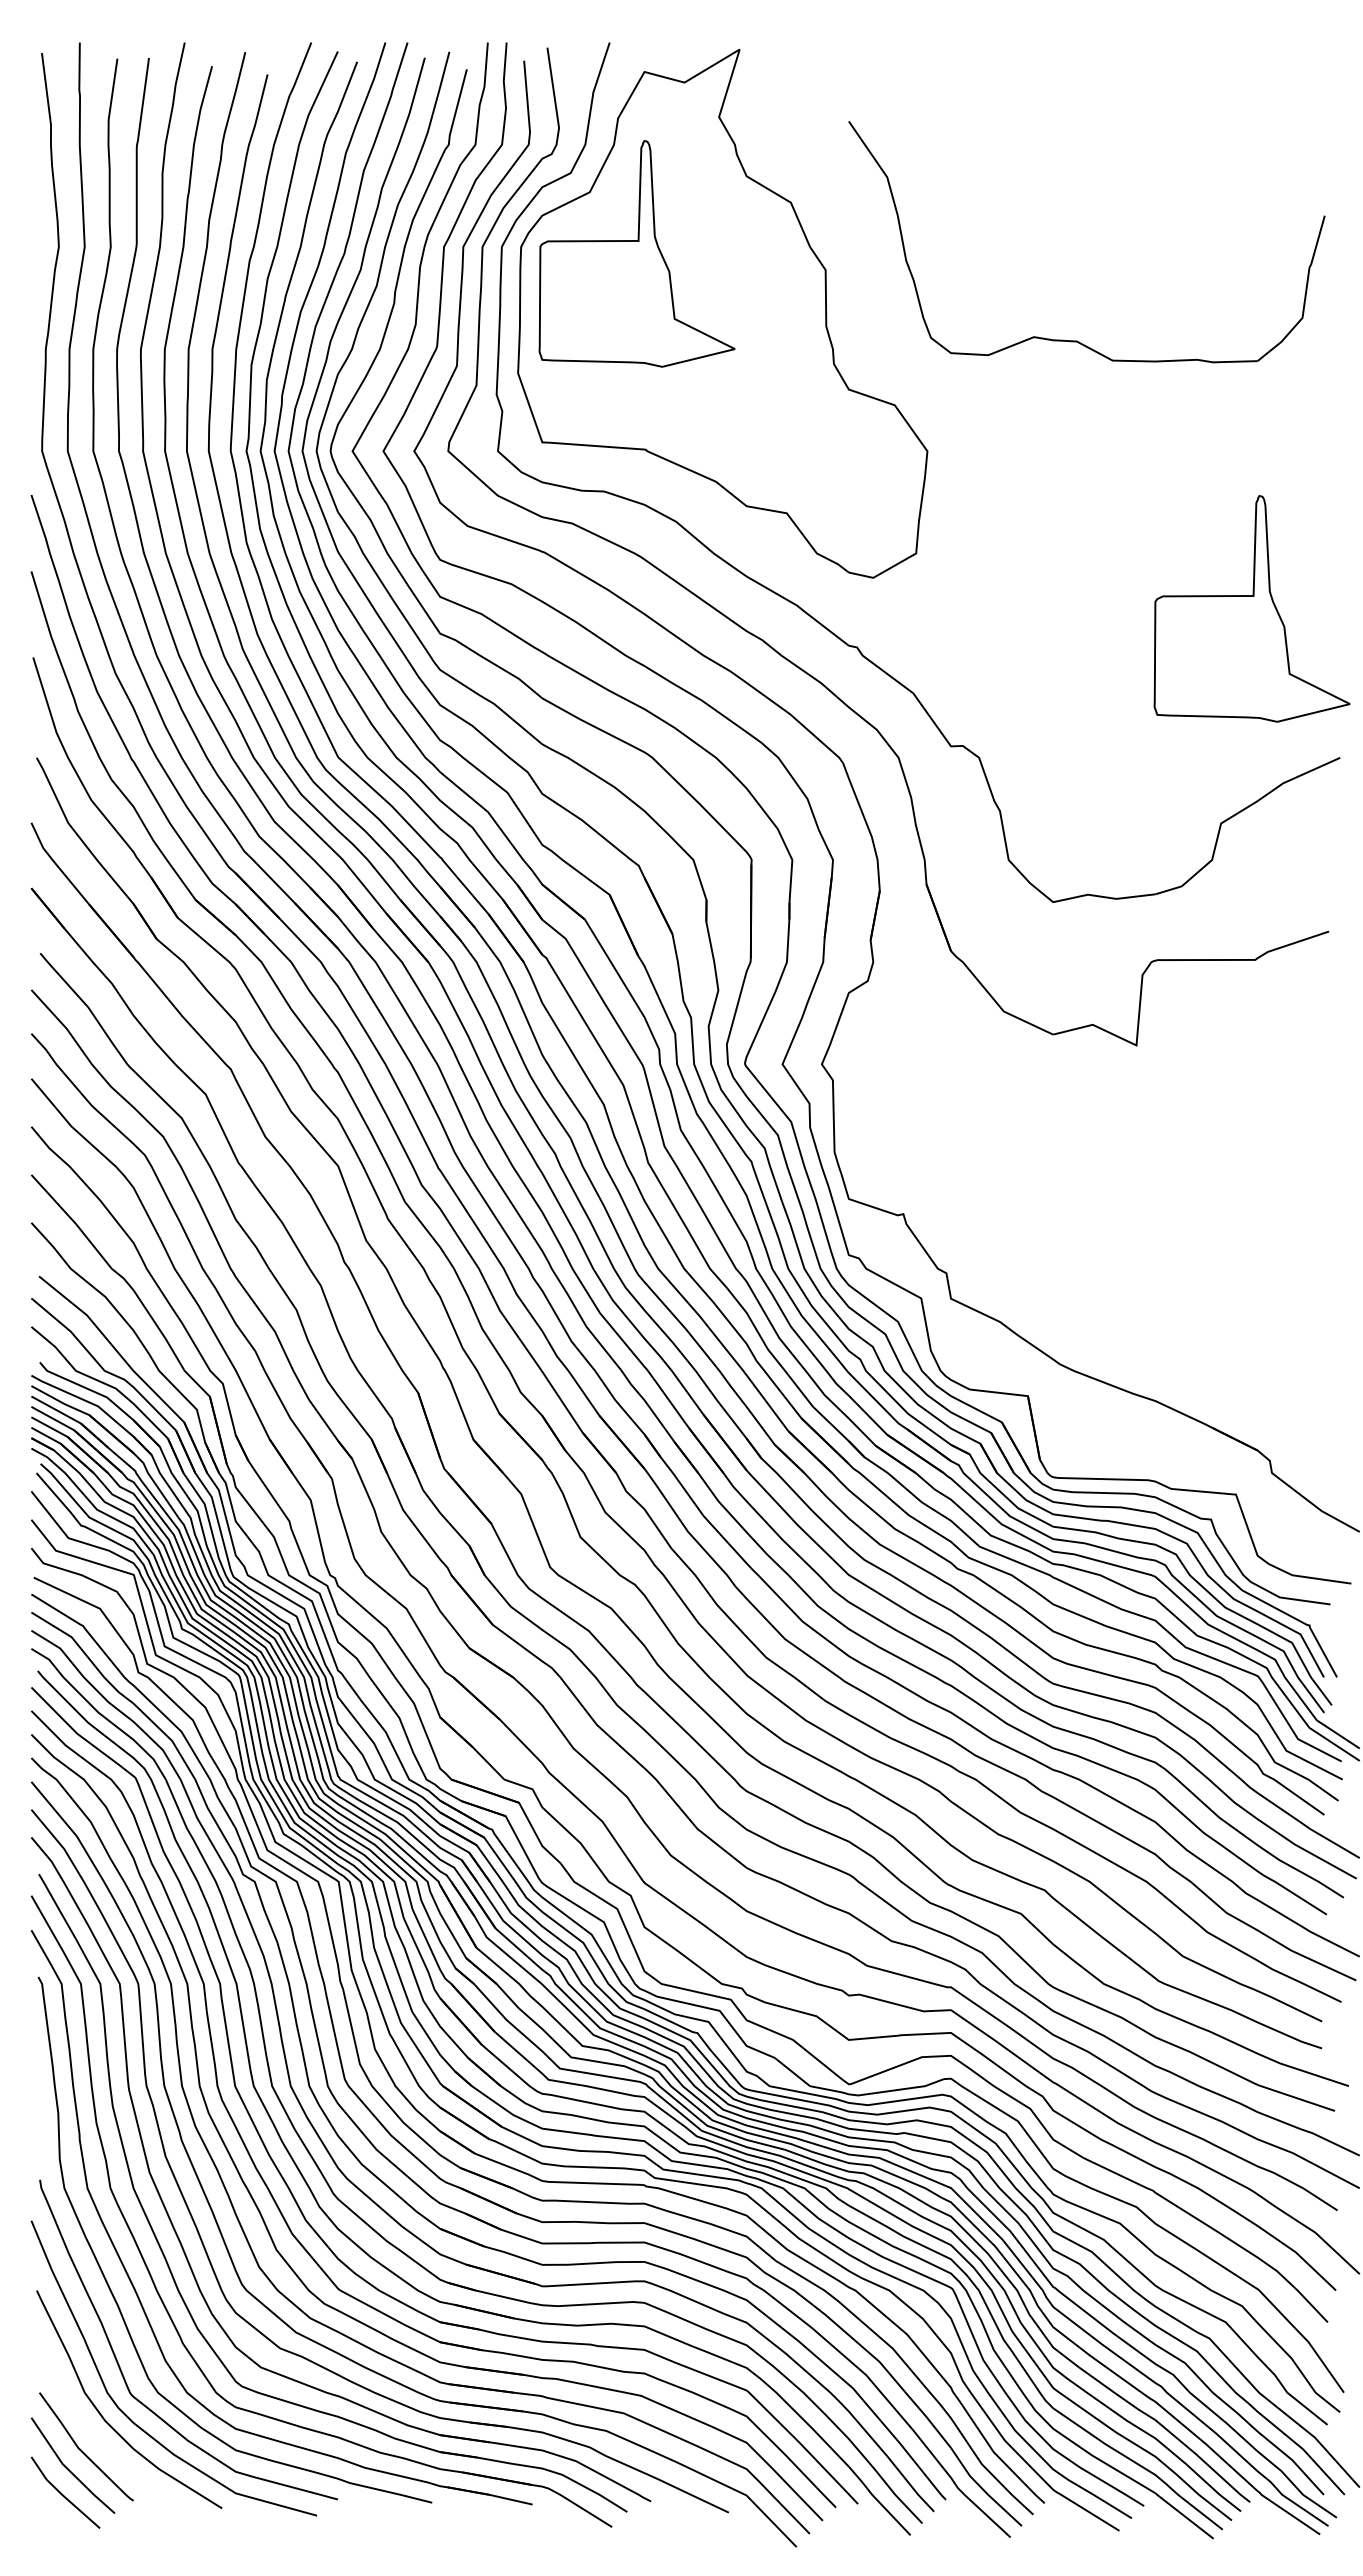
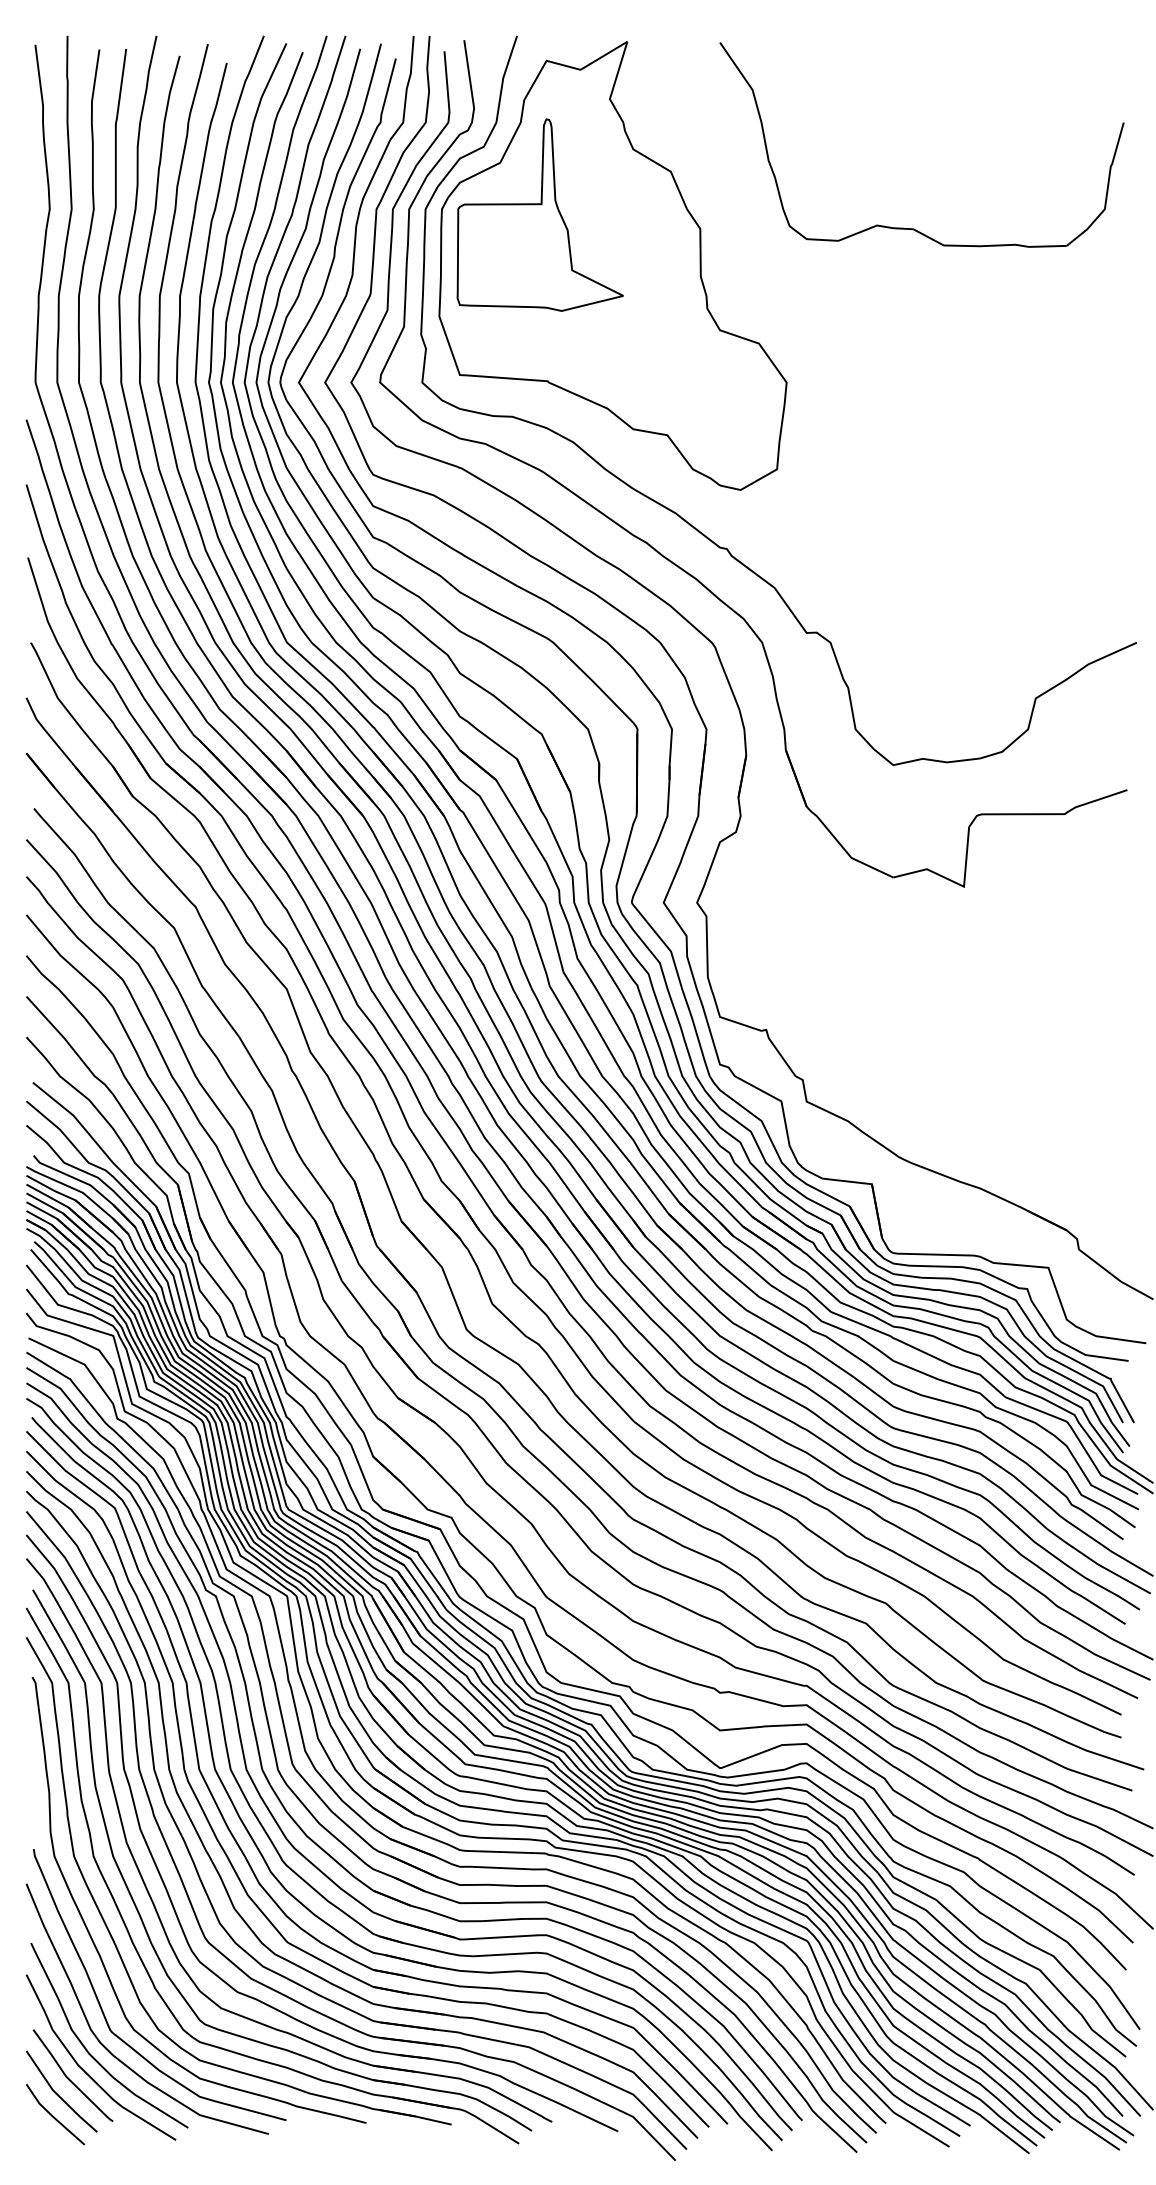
part: (1077, 340) -> (913, 228), moved
part: (1251, 608) -> (1061, 516), removed
curve: (101, 2442) -> (85, 2071), added

